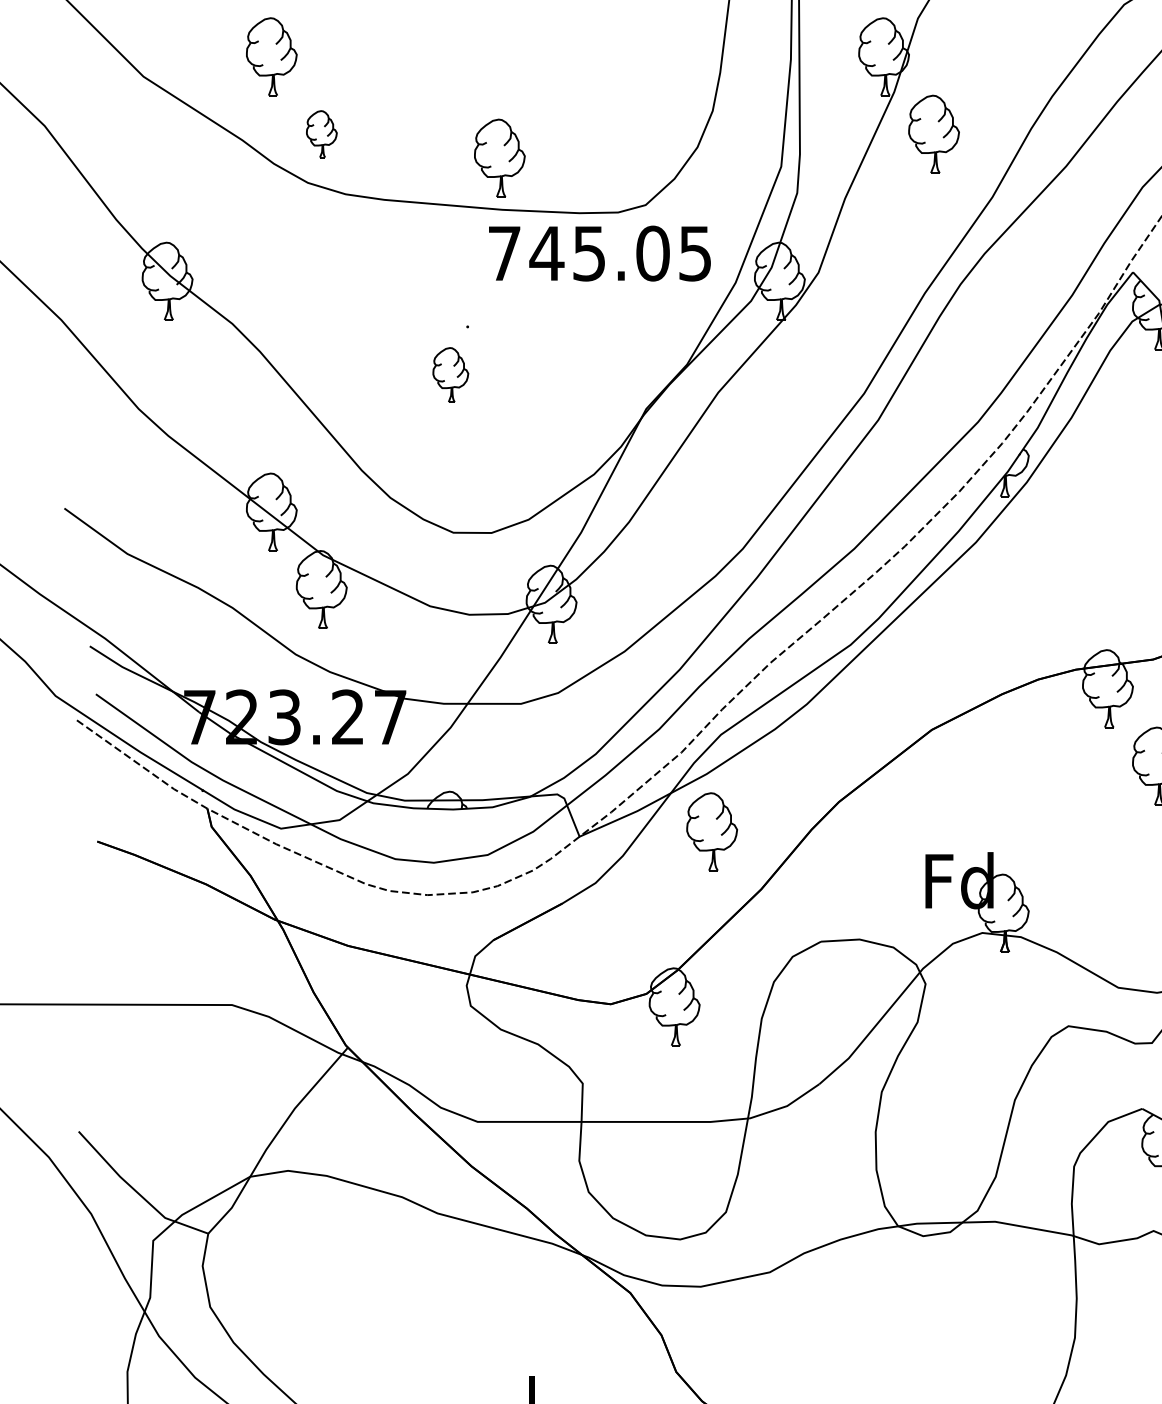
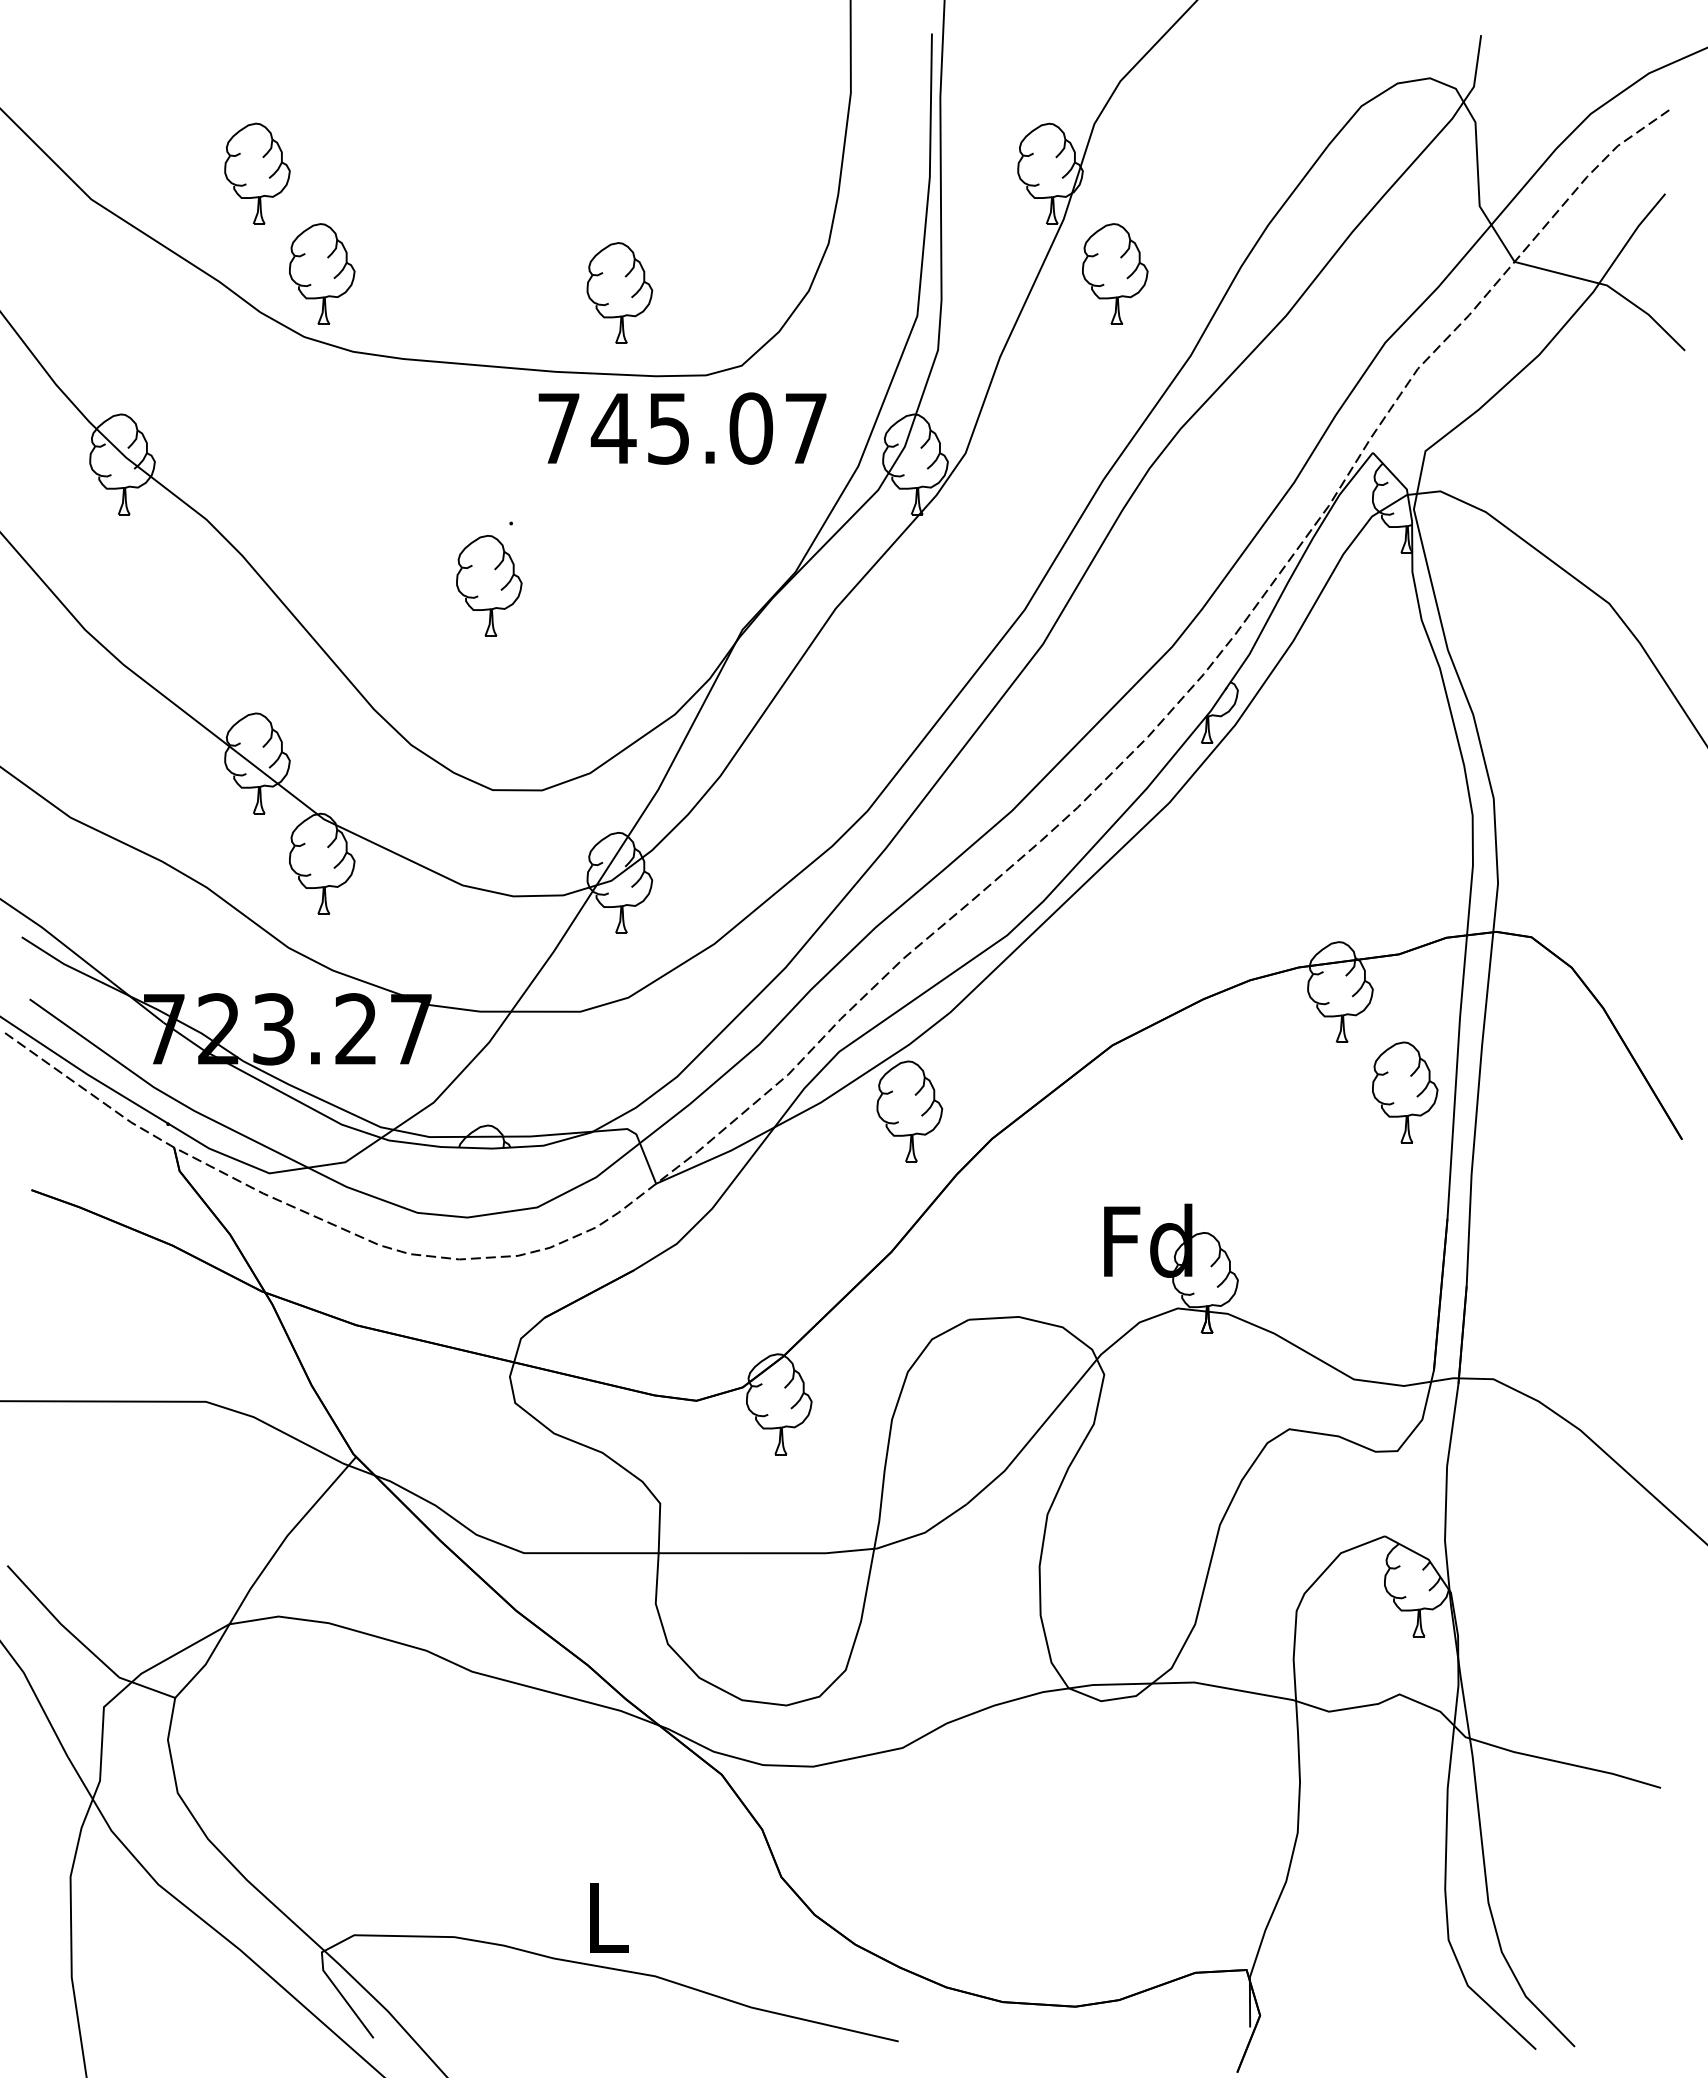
part: (321, 133) -> (322, 273), size x1.67
part: (499, 157) -> (619, 292), moved
text: (694, 253) -> (805, 428), 745.05 -> 745.07
part: (450, 374) -> (489, 585), size x1.43
part: (711, 831) -> (909, 1111), moved

